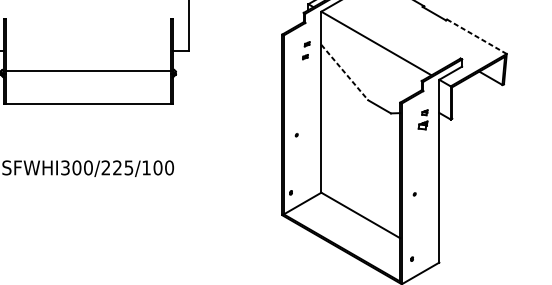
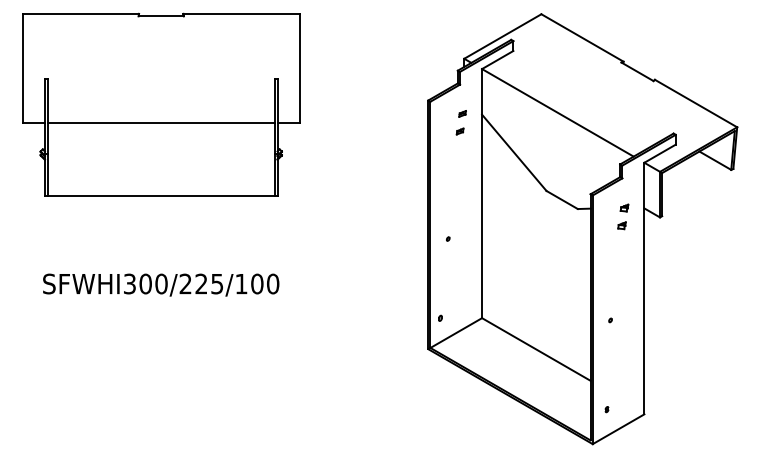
line: (477, 36) -> (696, 103), dashed -> solid
line: (87, 70) -> (160, 122), moved
line: (344, 72) -> (514, 152), dashed -> solid
part: (422, 125) -> (621, 225), size x0.62

